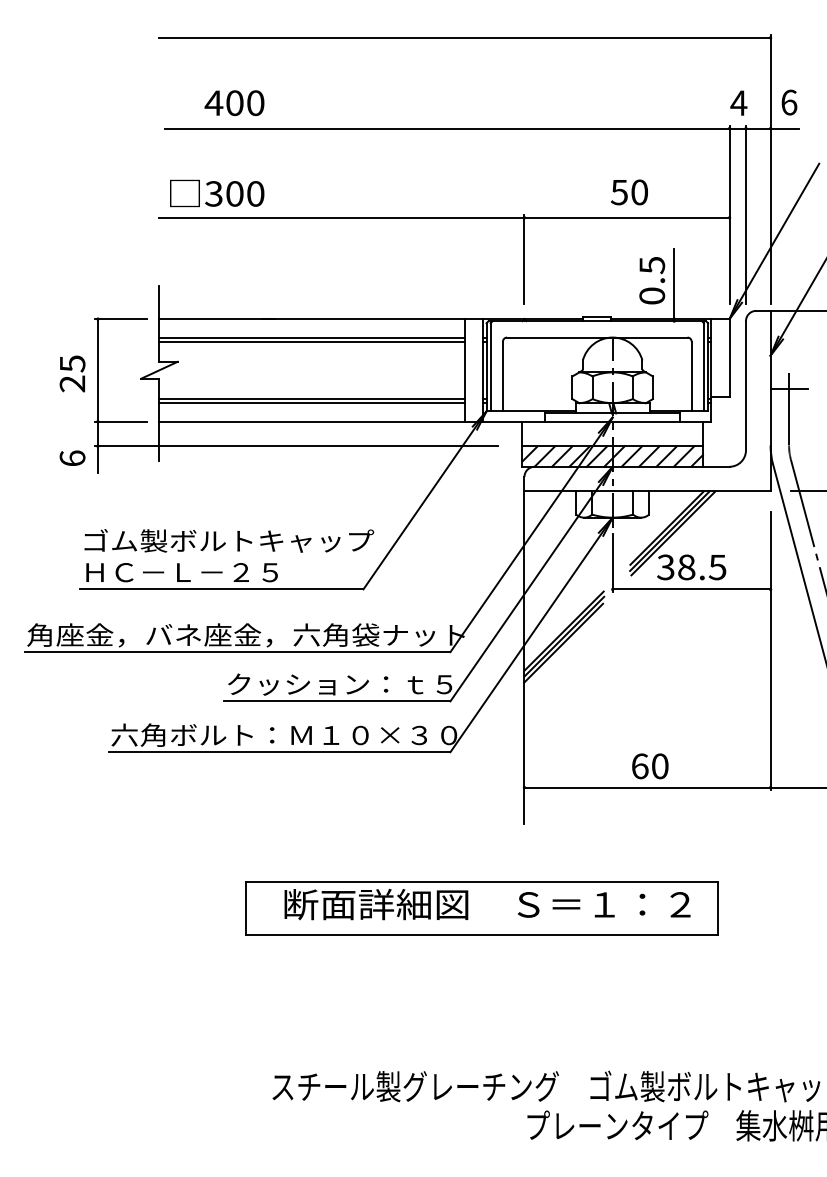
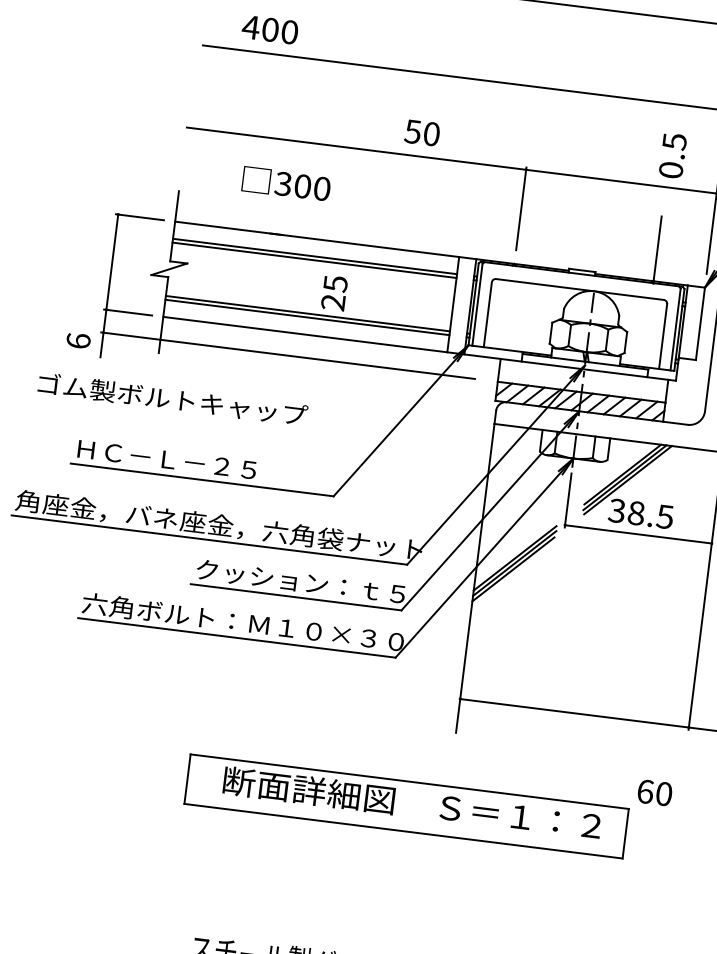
text: (629, 192) -> (422, 133), moved
text: (217, 193) -> (286, 184), moved
text: (652, 280) -> (673, 155), moved
text: (72, 373) -> (334, 292), moved
text: (229, 540) -> (173, 399), moved
text: (650, 766) -> (655, 793), moved

